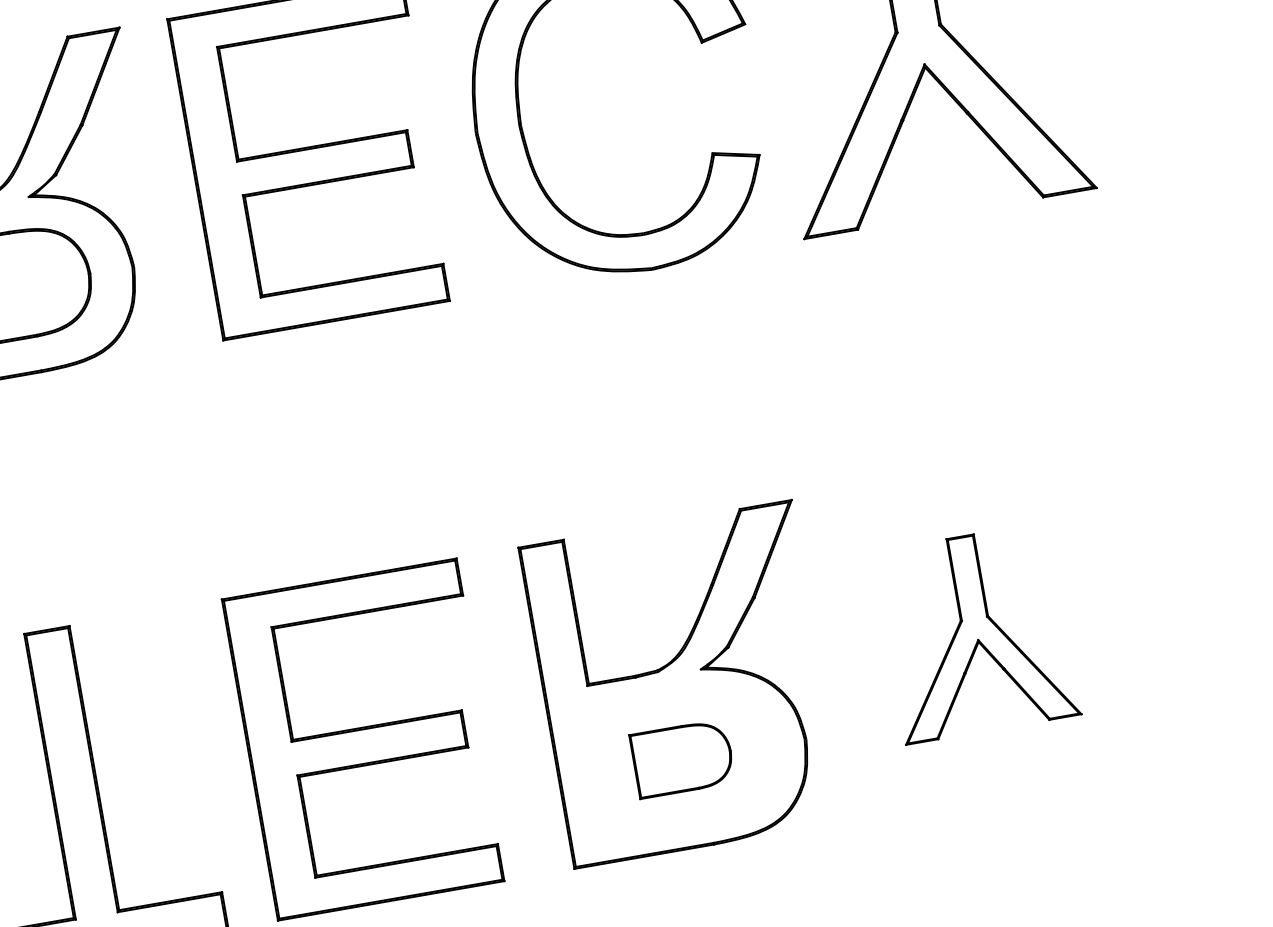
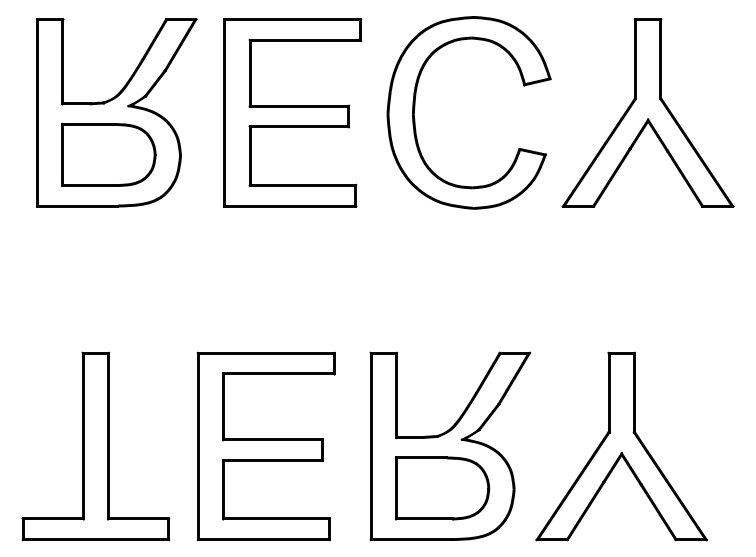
part: (976, 633) -> (621, 446), size x1.67
part: (682, 758) -> (442, 488), size x1.67

